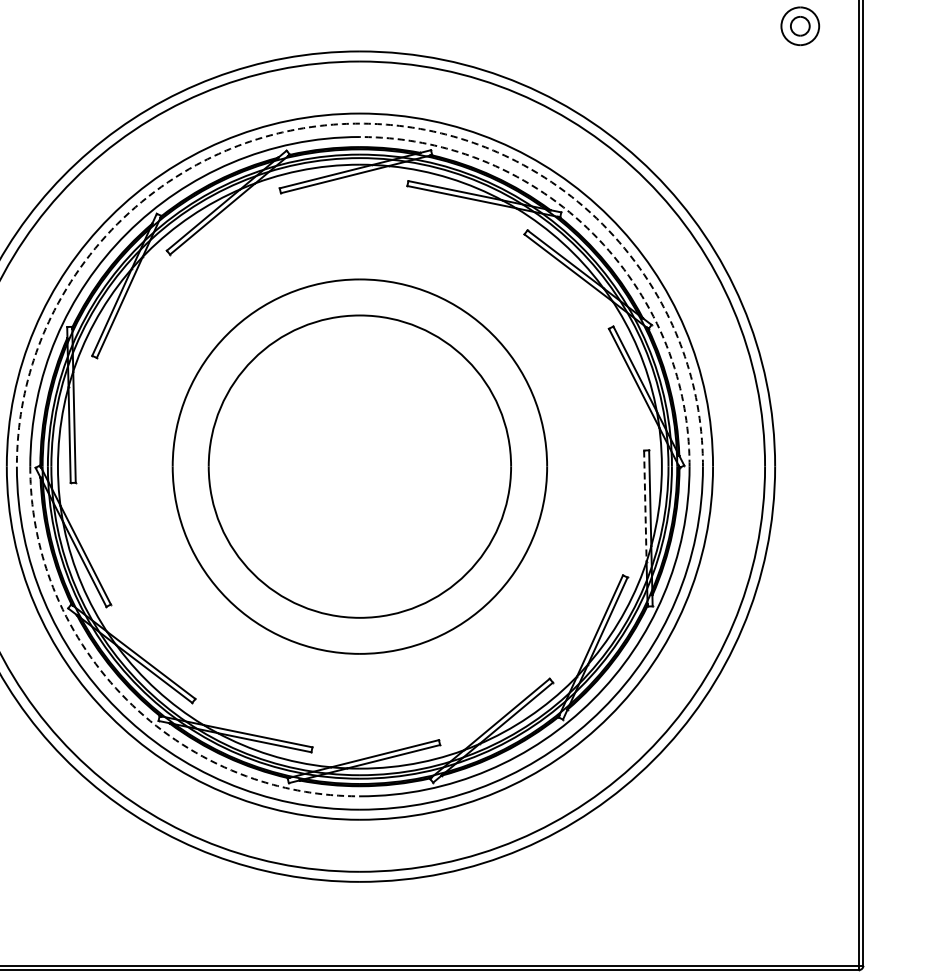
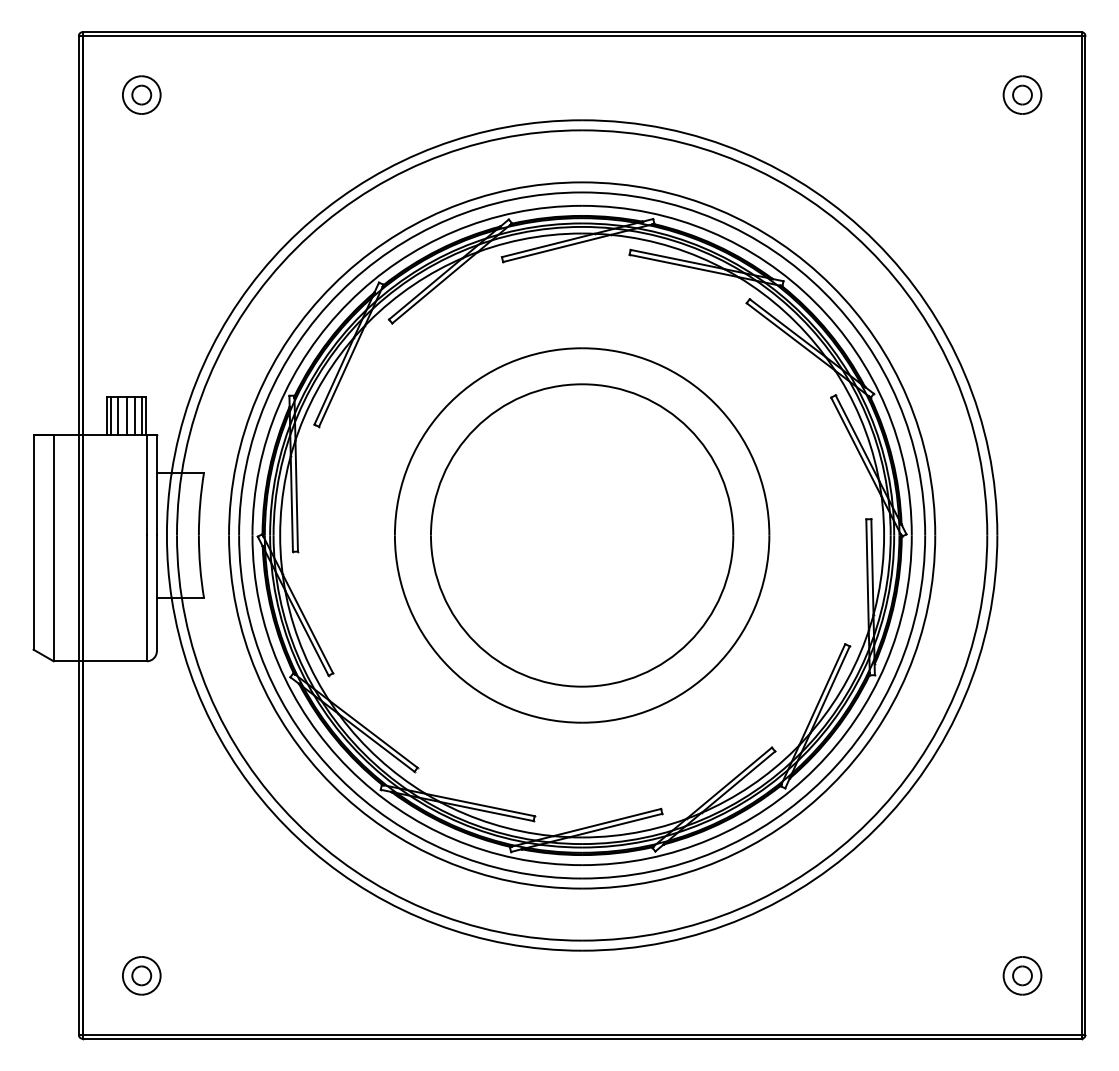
arc: (360, 123) -> (582, 192), dashed -> solid
arc: (593, 233) -> (815, 302), dashed -> solid
line: (645, 505) -> (867, 574), dashed -> solid
arc: (127, 699) -> (349, 768), dashed -> solid
part: (800, 906) -> (1022, 975), added

